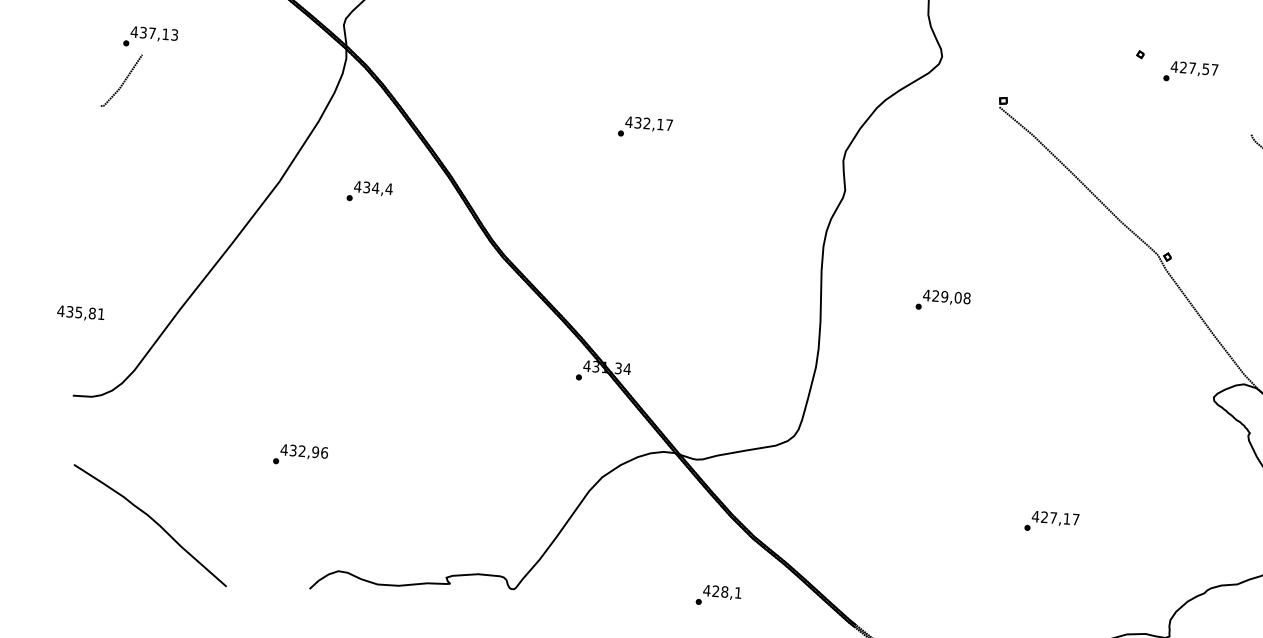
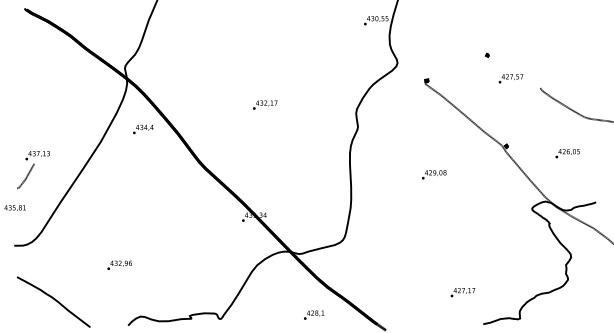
part: (139, 69) -> (33, 170), moved
text: (1189, 71) -> (510, 78), moved
text: (370, 192) -> (143, 129), moved
text: (943, 300) -> (434, 174), moved
text: (1051, 521) -> (462, 292), moved

